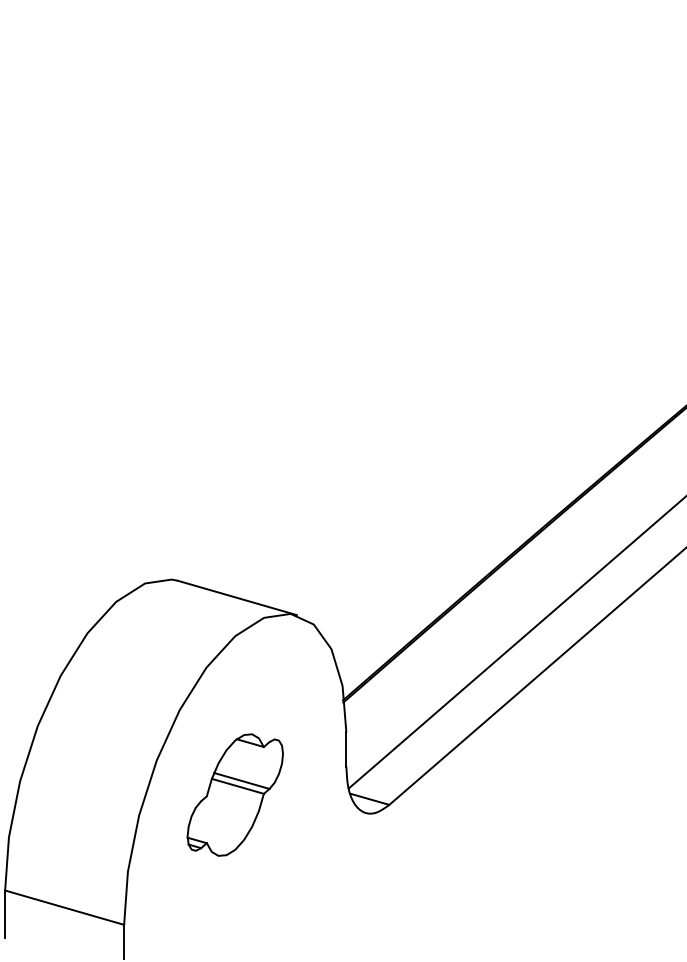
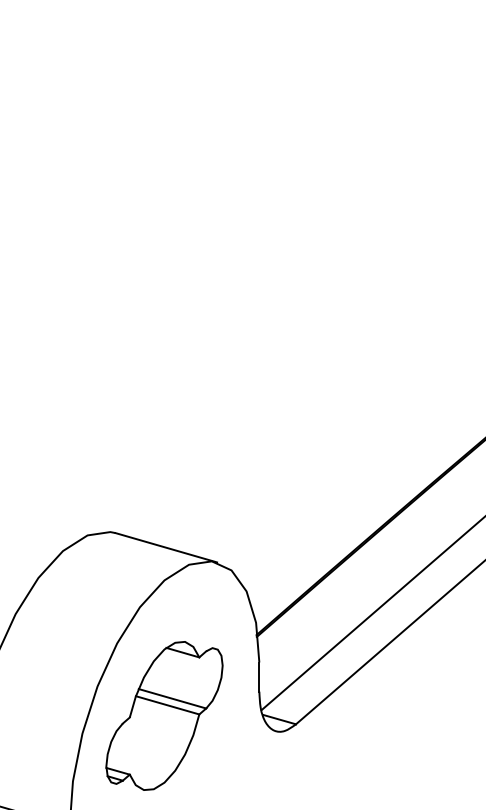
part: (235, 794) -> (164, 715), size x1.43

